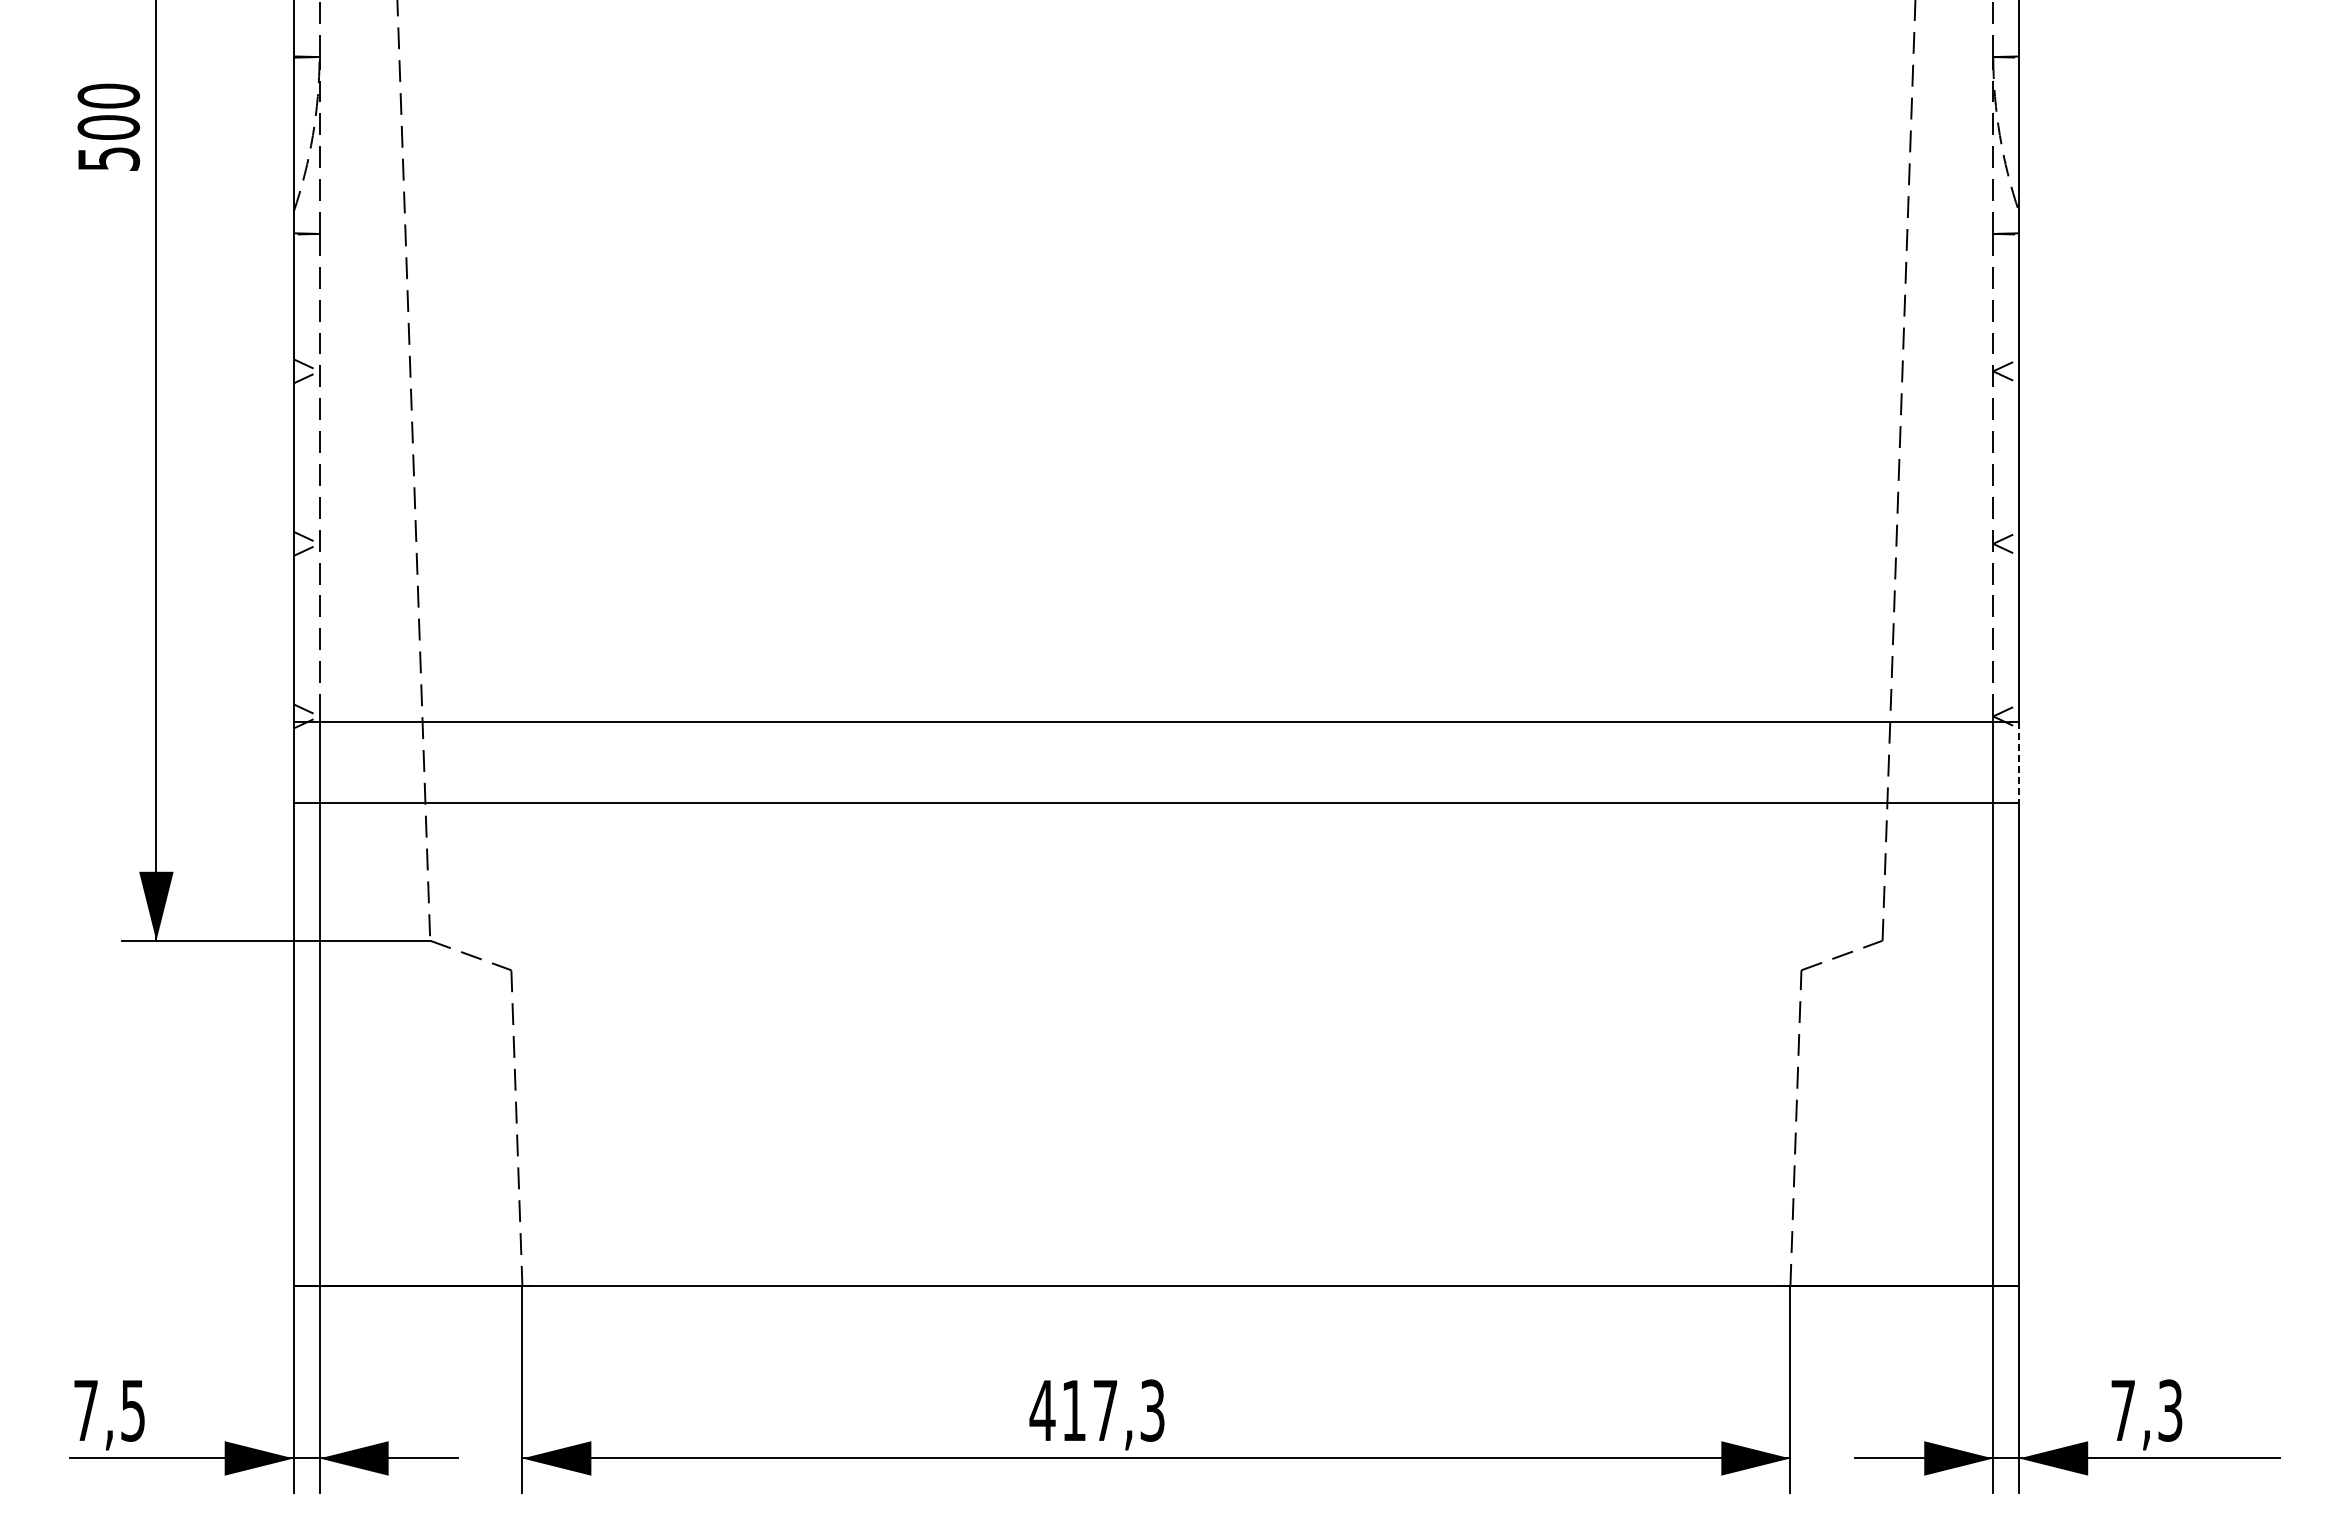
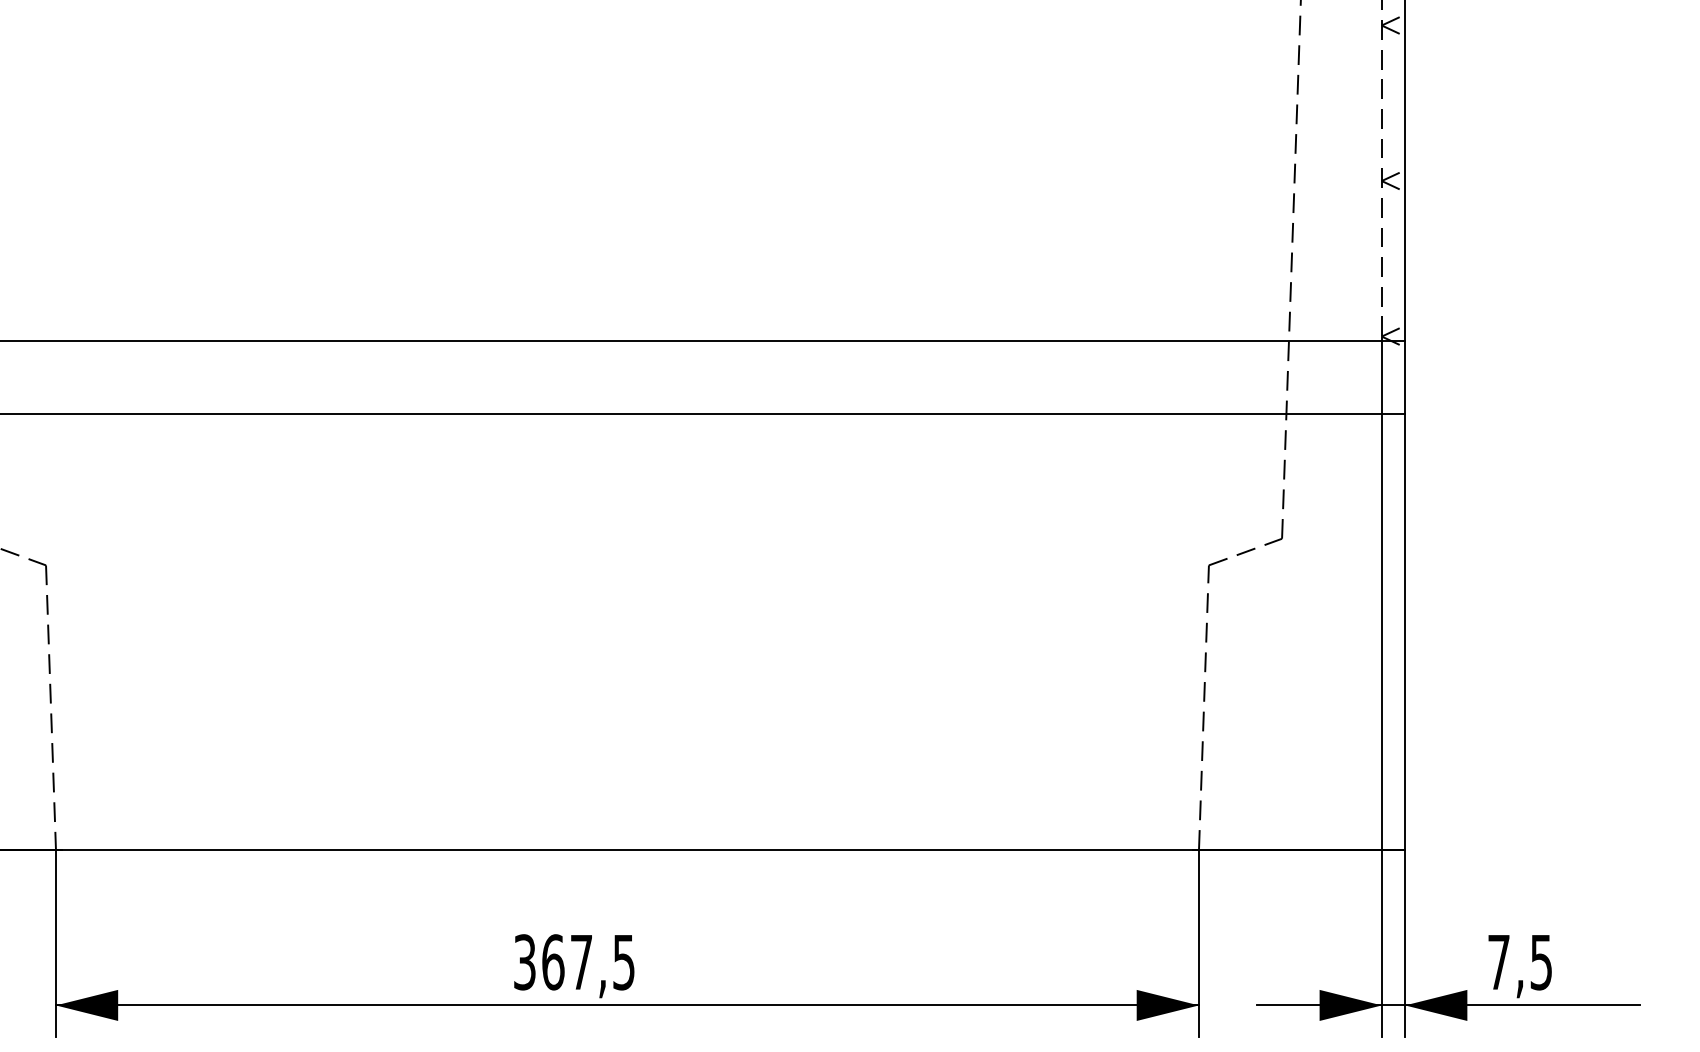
line: (2019, 762) -> (1405, 378), dashed -> solid
text: (1096, 1410) -> (573, 962), 417,3 -> 367,5
text: (2170, 1410) -> (1541, 962), 7,3 -> 7,5

